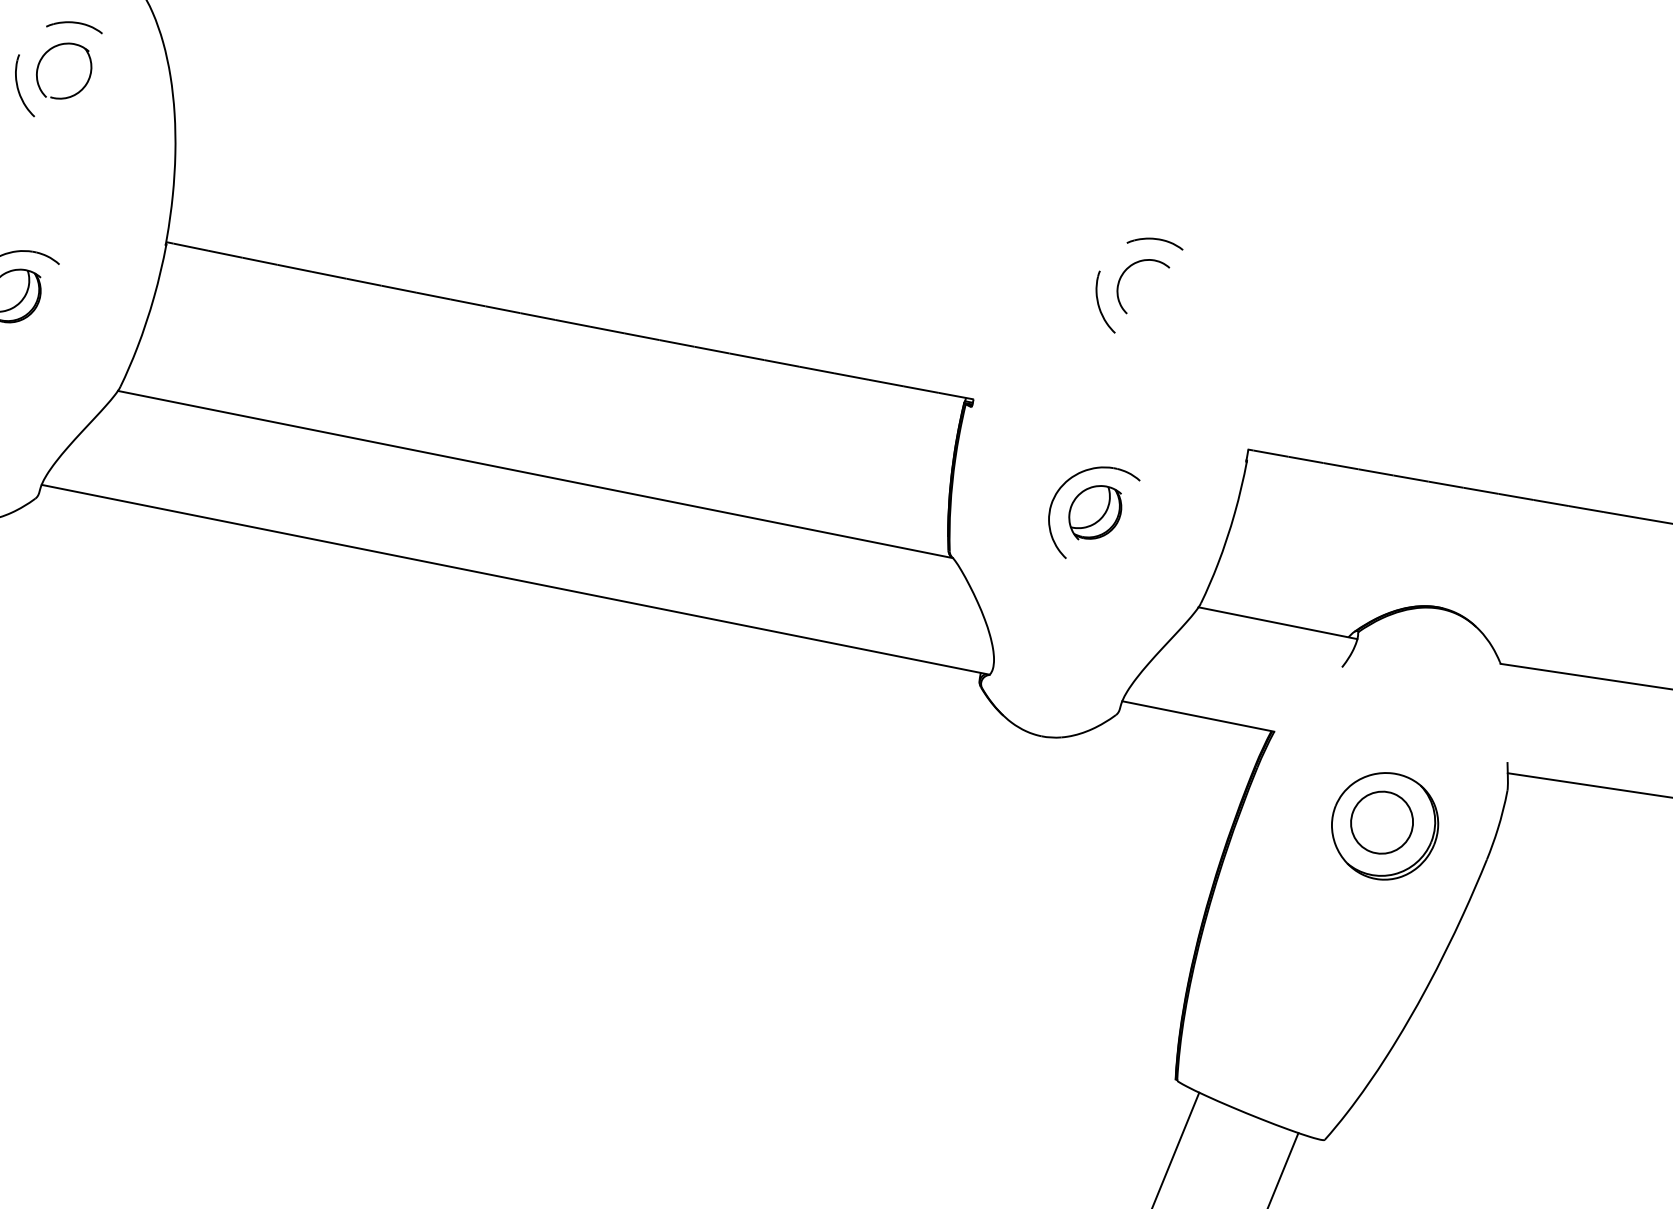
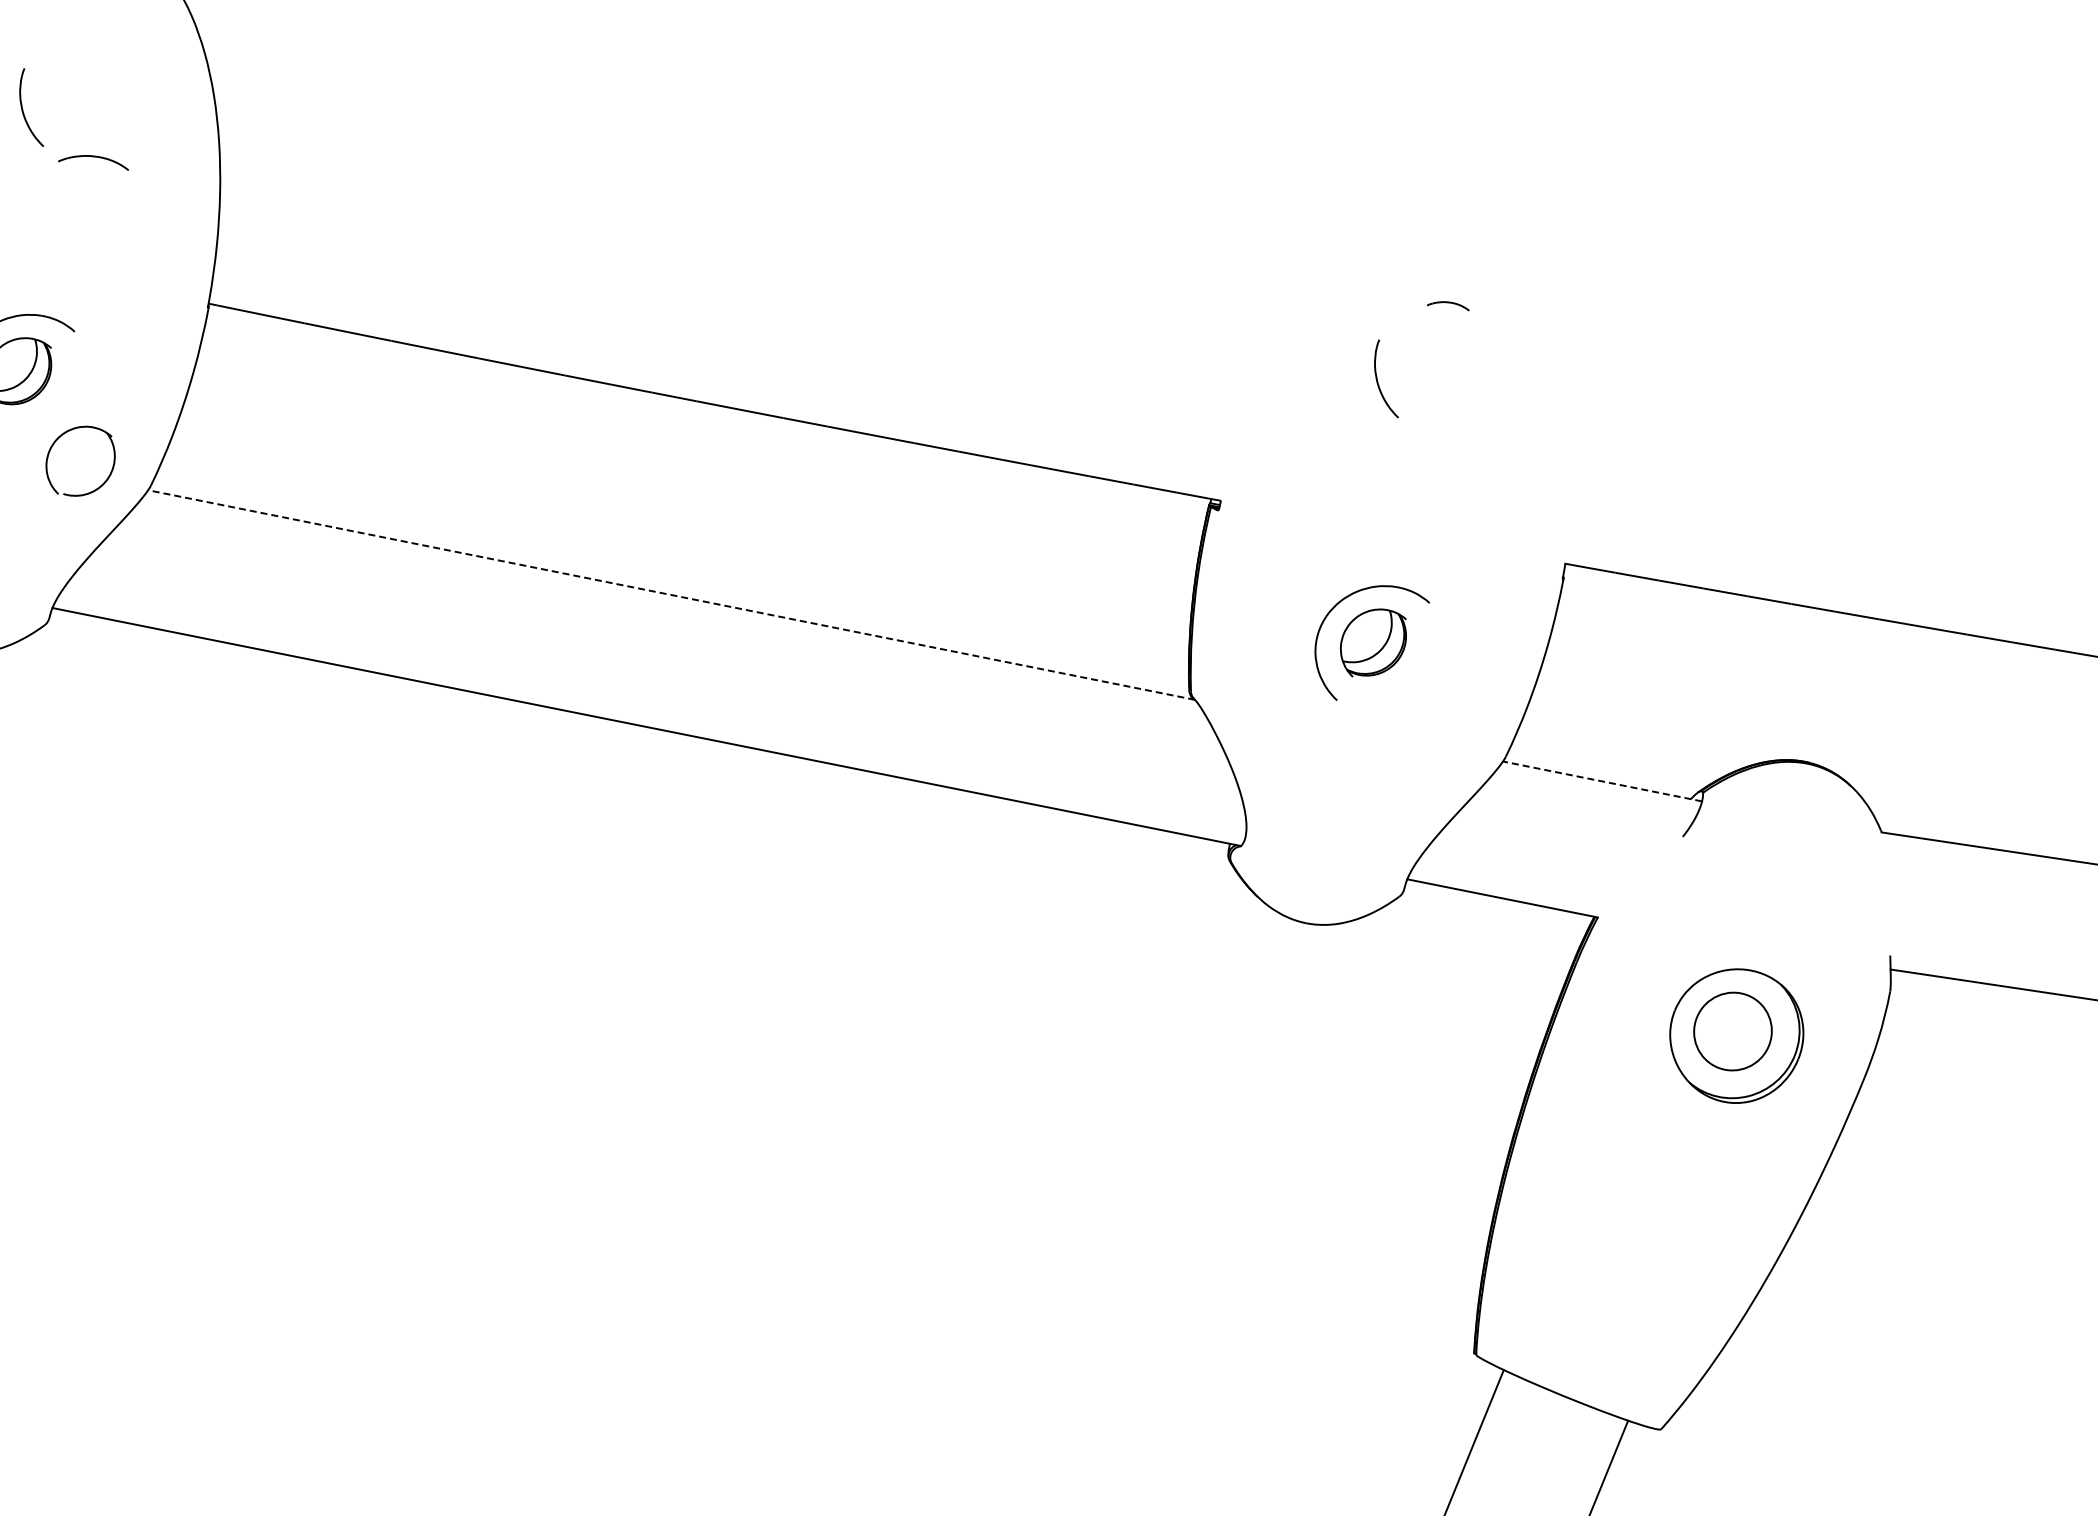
part: (74, 27) -> (93, 162), moved
part: (47, 52) -> (59, 438), moved
part: (1154, 244) -> (1447, 306), size x0.6
curve: (1124, 273) -> (1409, 343), removed
line: (535, 474) -> (671, 595), solid -> dashed
line: (1277, 623) -> (1602, 781), solid -> dashed

